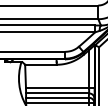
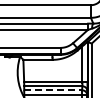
line: (57, 97) -> (53, 90), solid -> dashed

